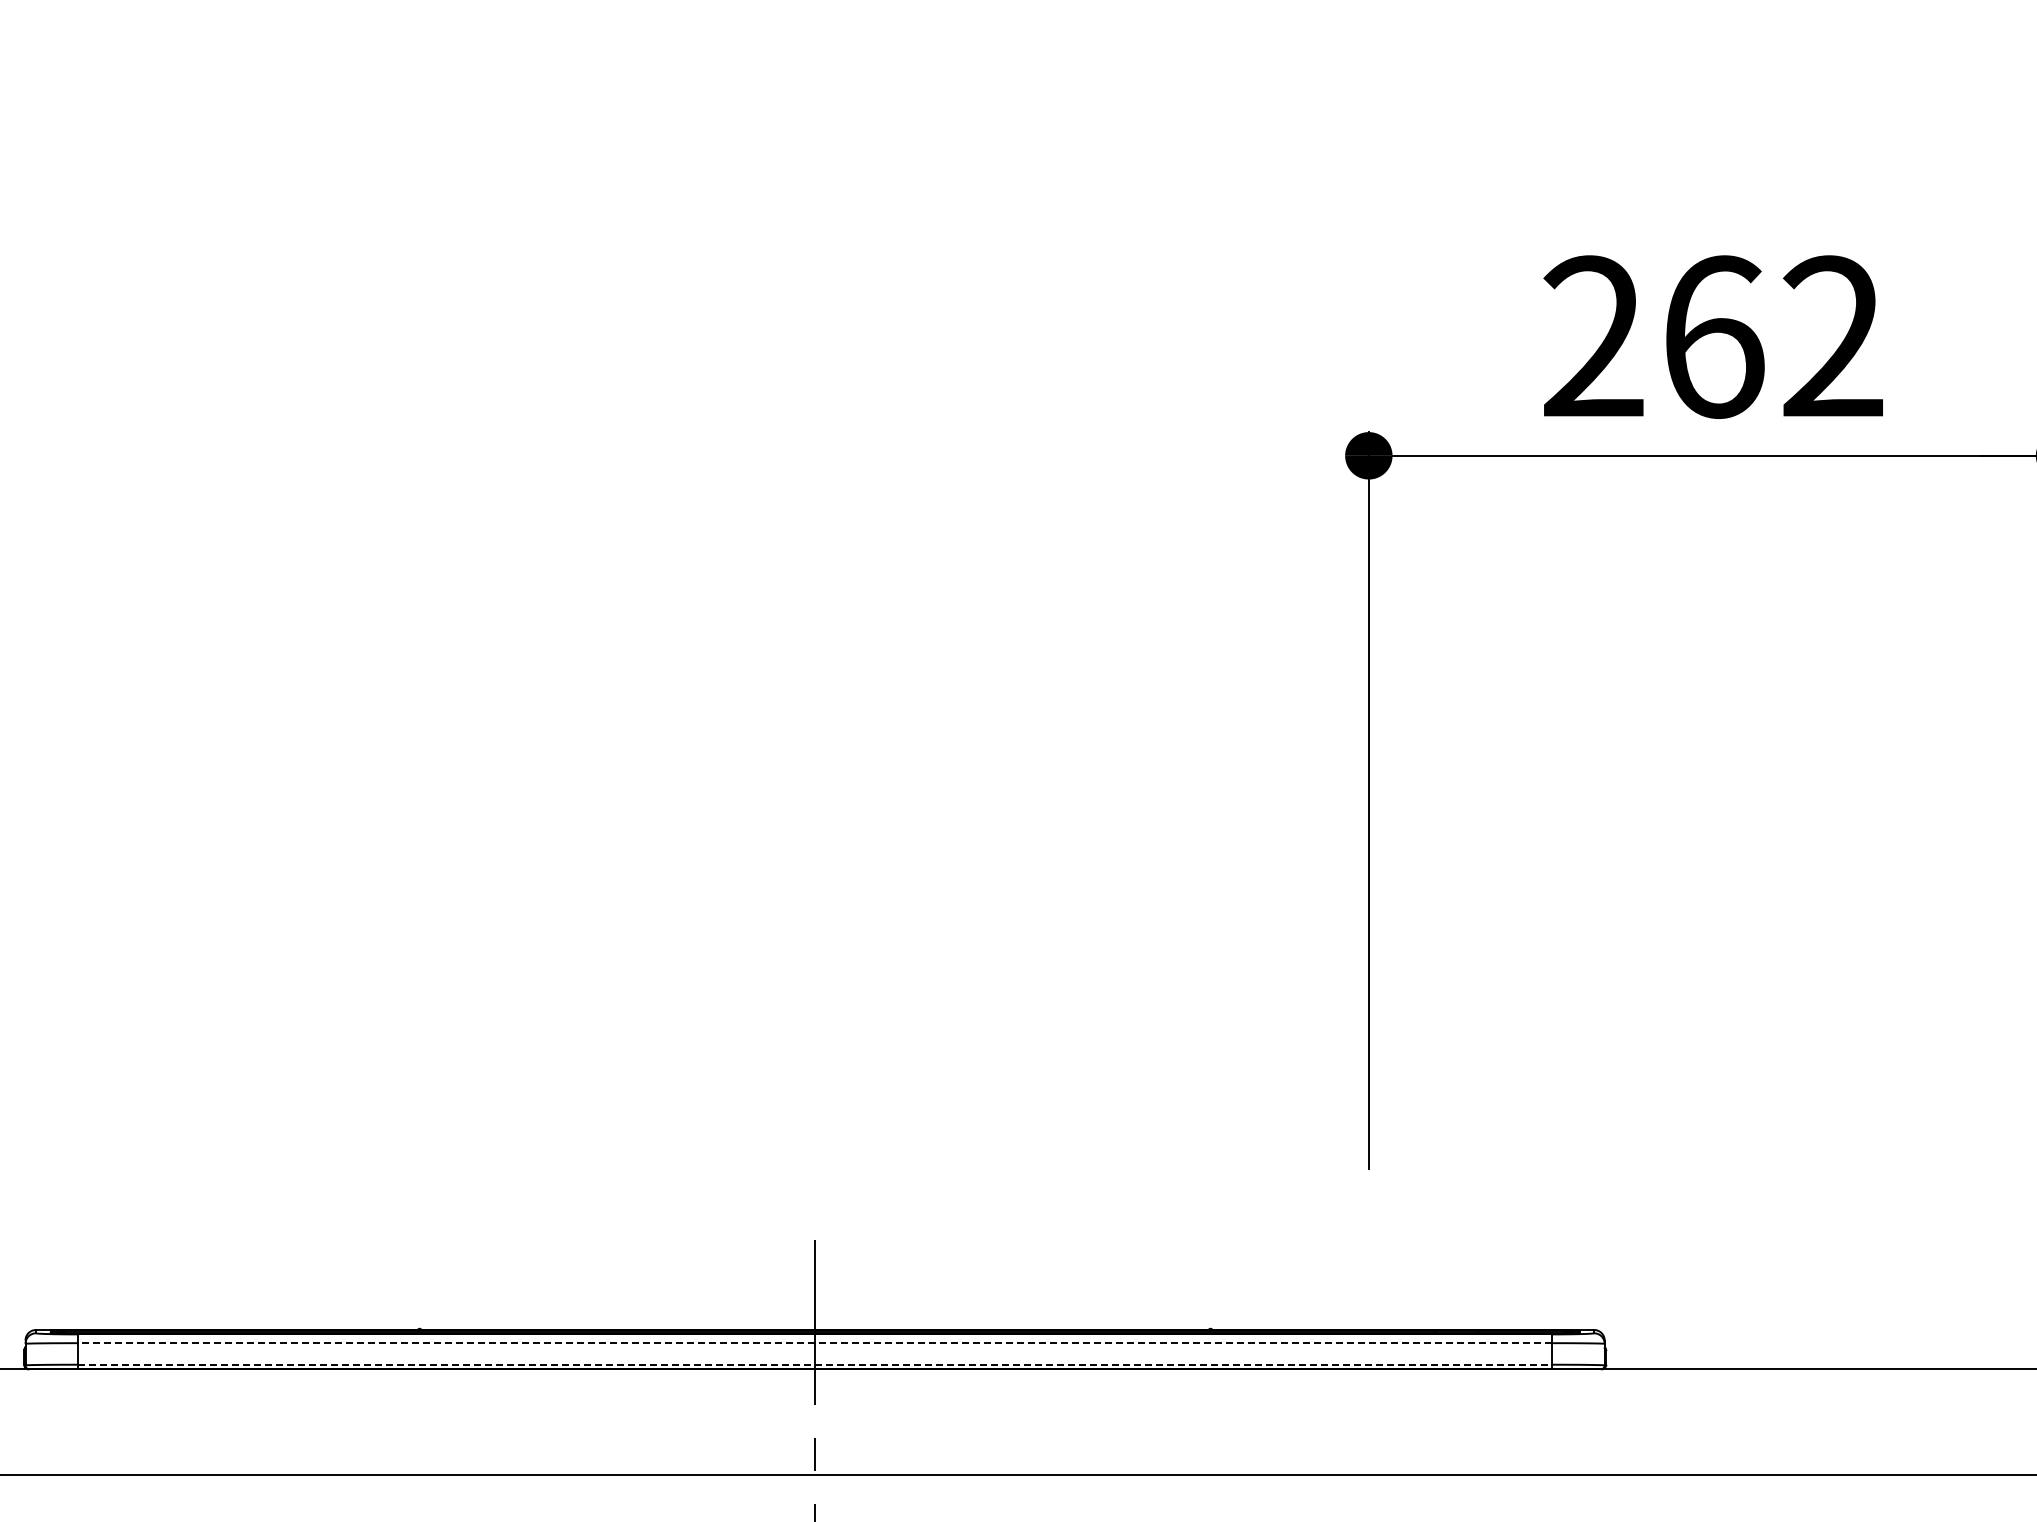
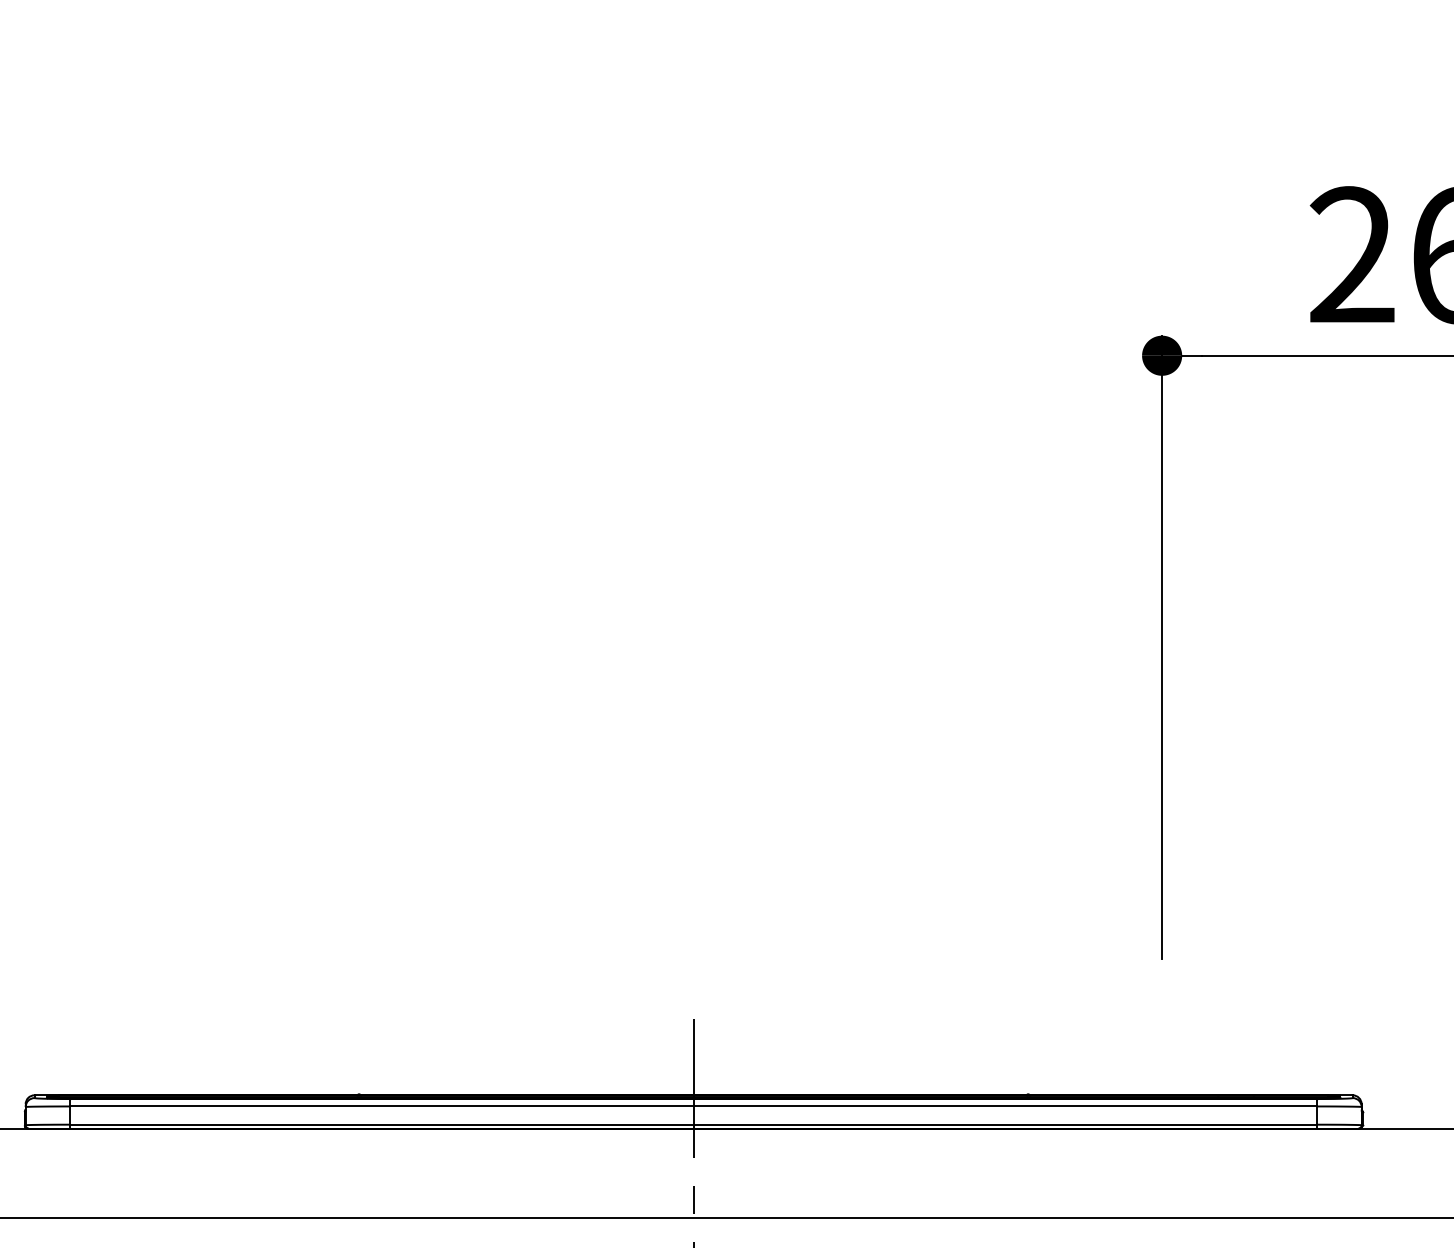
line: (815, 1343) -> (694, 1106), dashed -> solid
line: (815, 1364) -> (694, 1124), dashed -> solid

